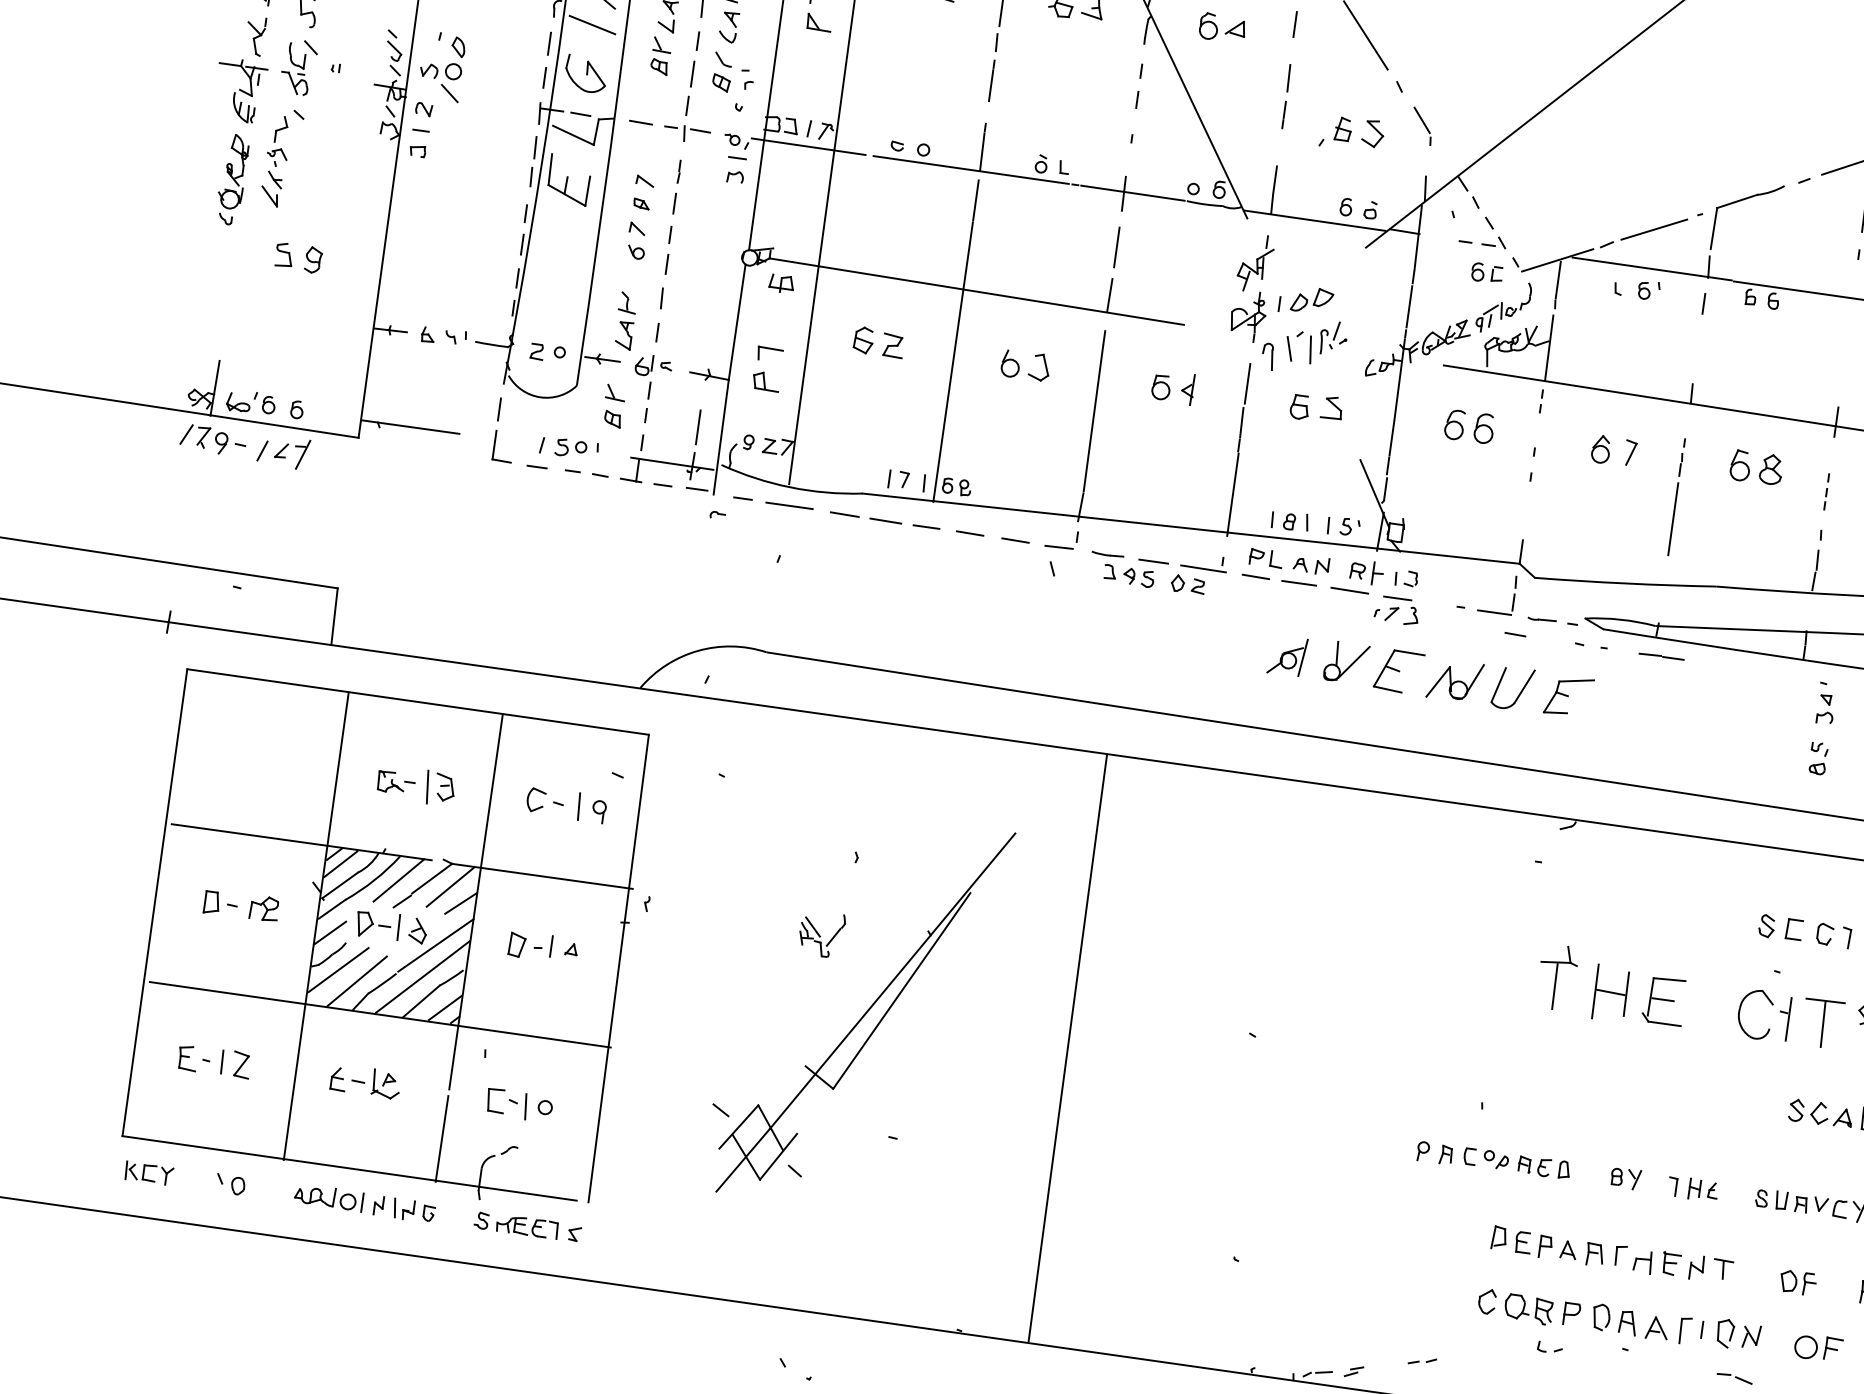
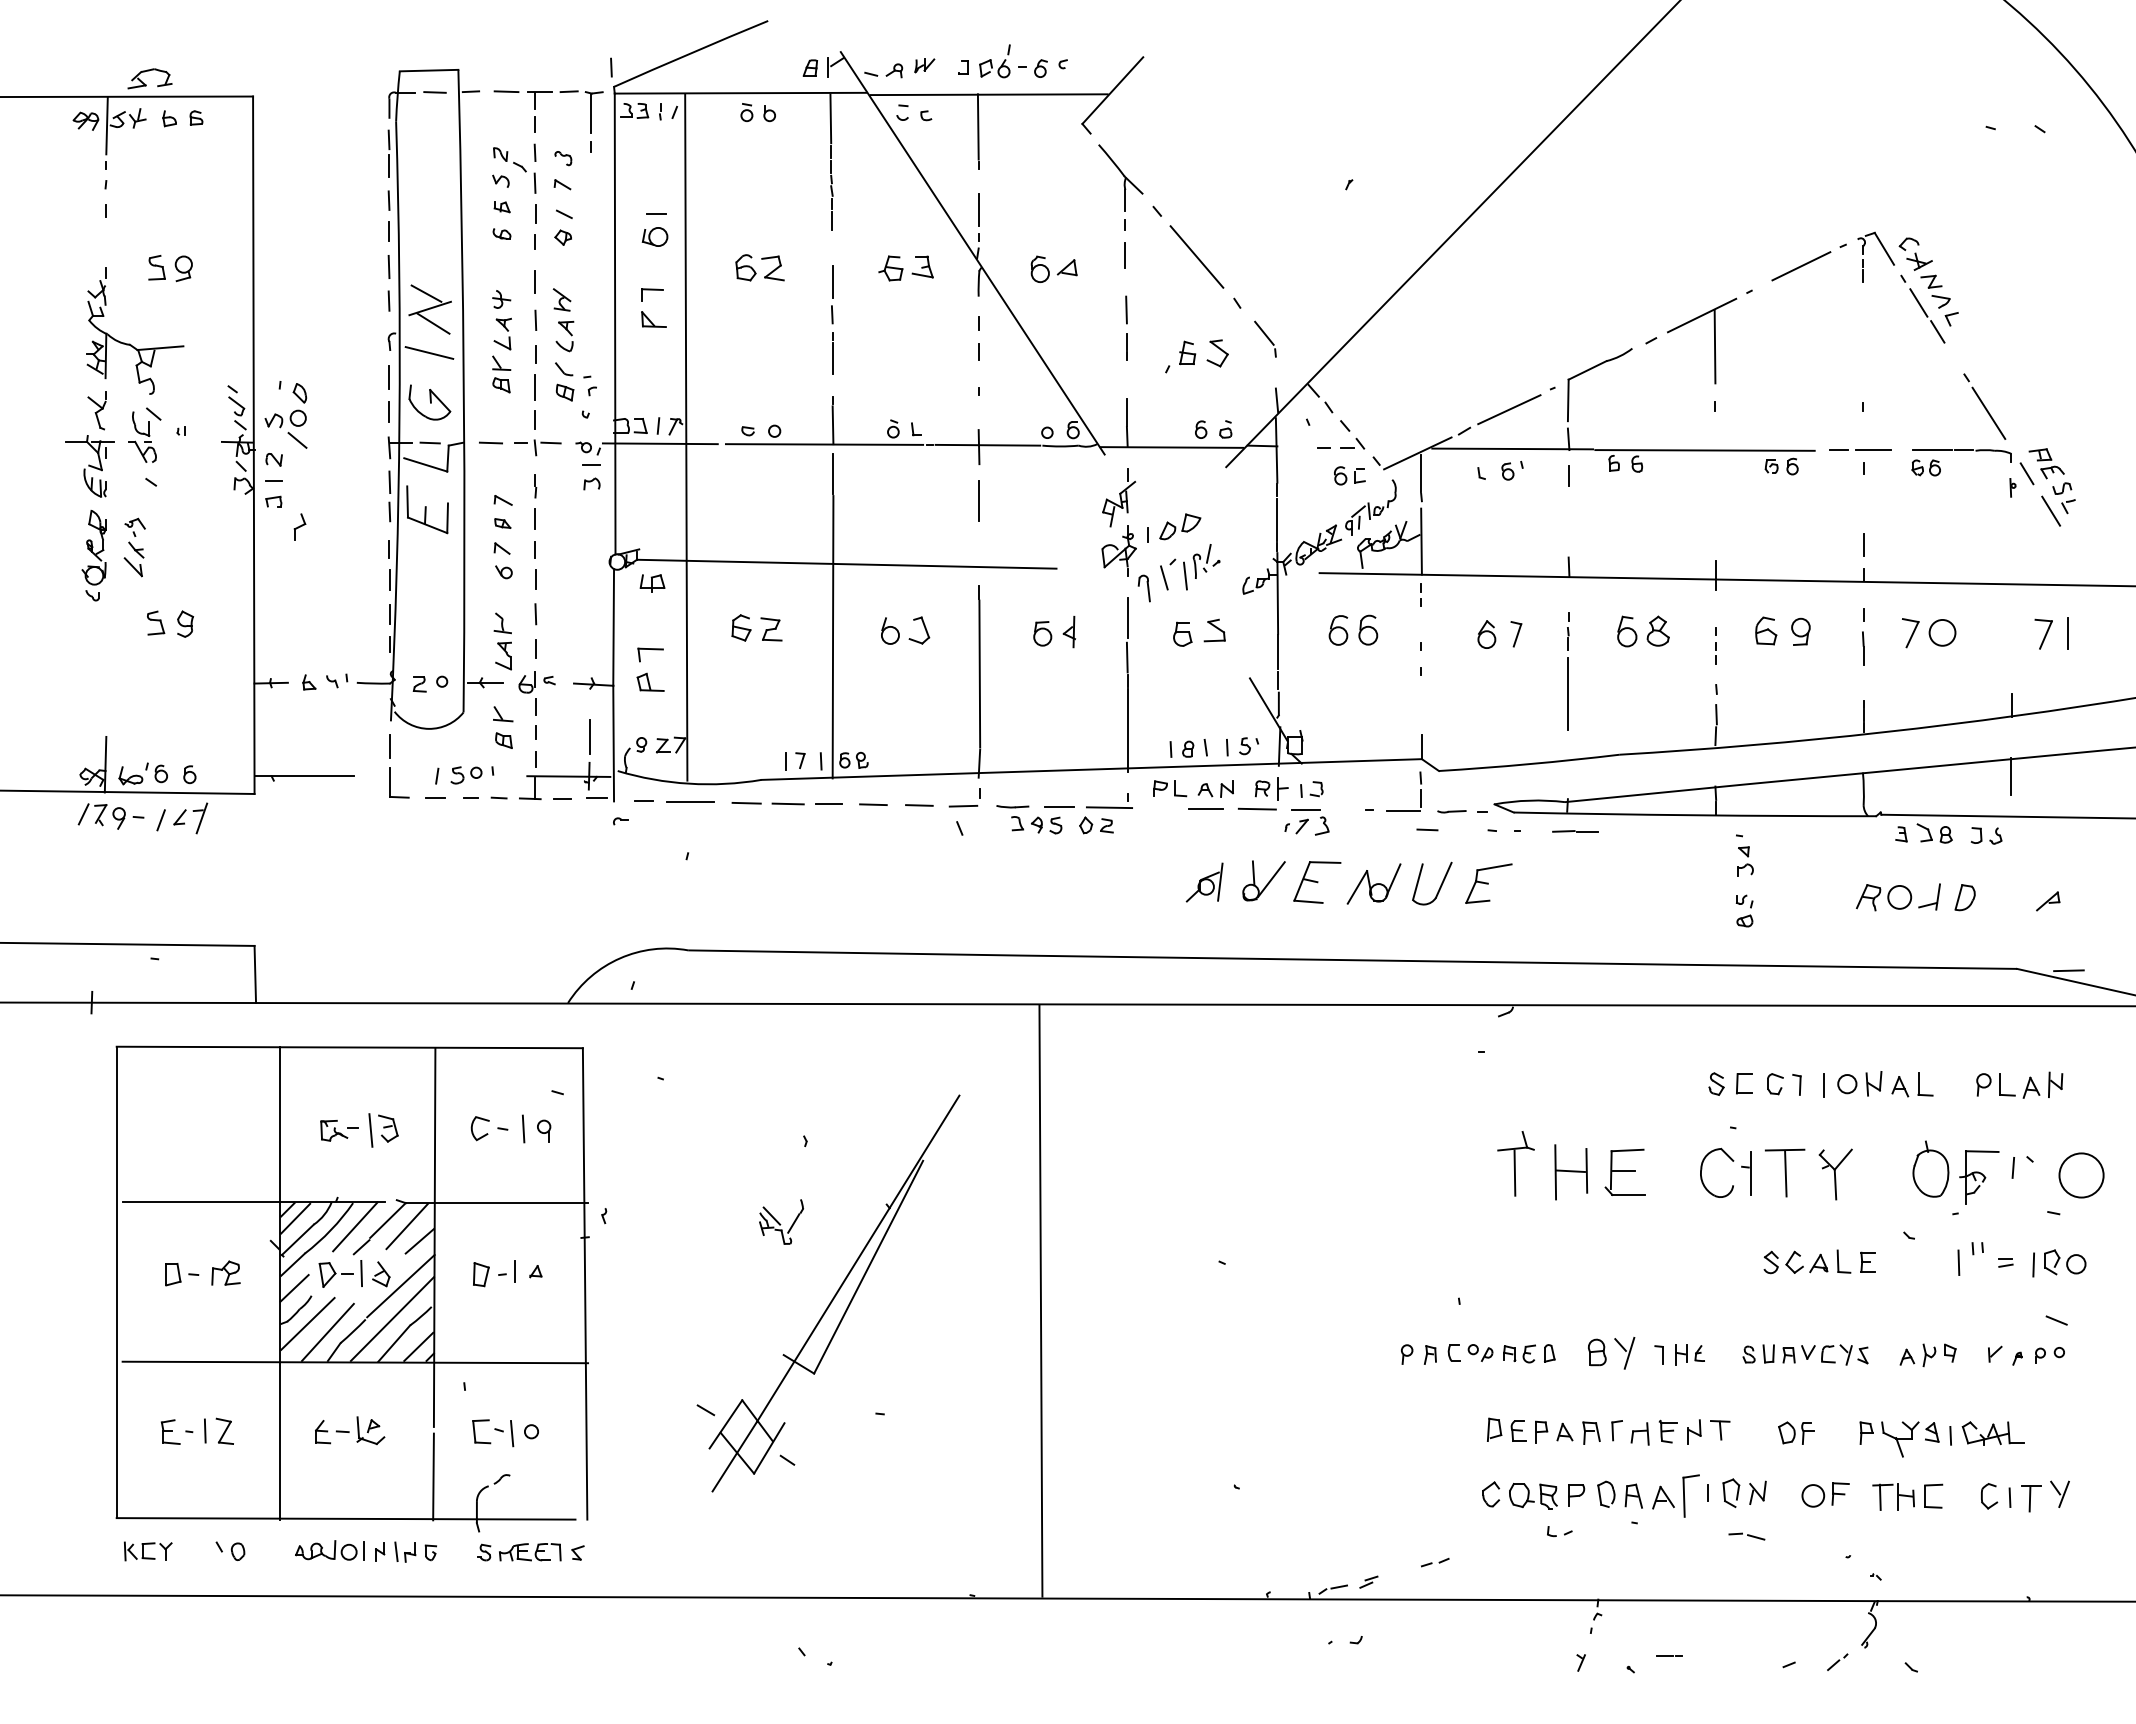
part: (281, 128) -> (299, 526), moved
line: (1109, 295) -> (978, 549), removed
line: (1255, 576) -> (1162, 808), removed
part: (1625, 1178) -> (1611, 1353), size x1.6
part: (1685, 1331) -> (1691, 1496), size x1.6

